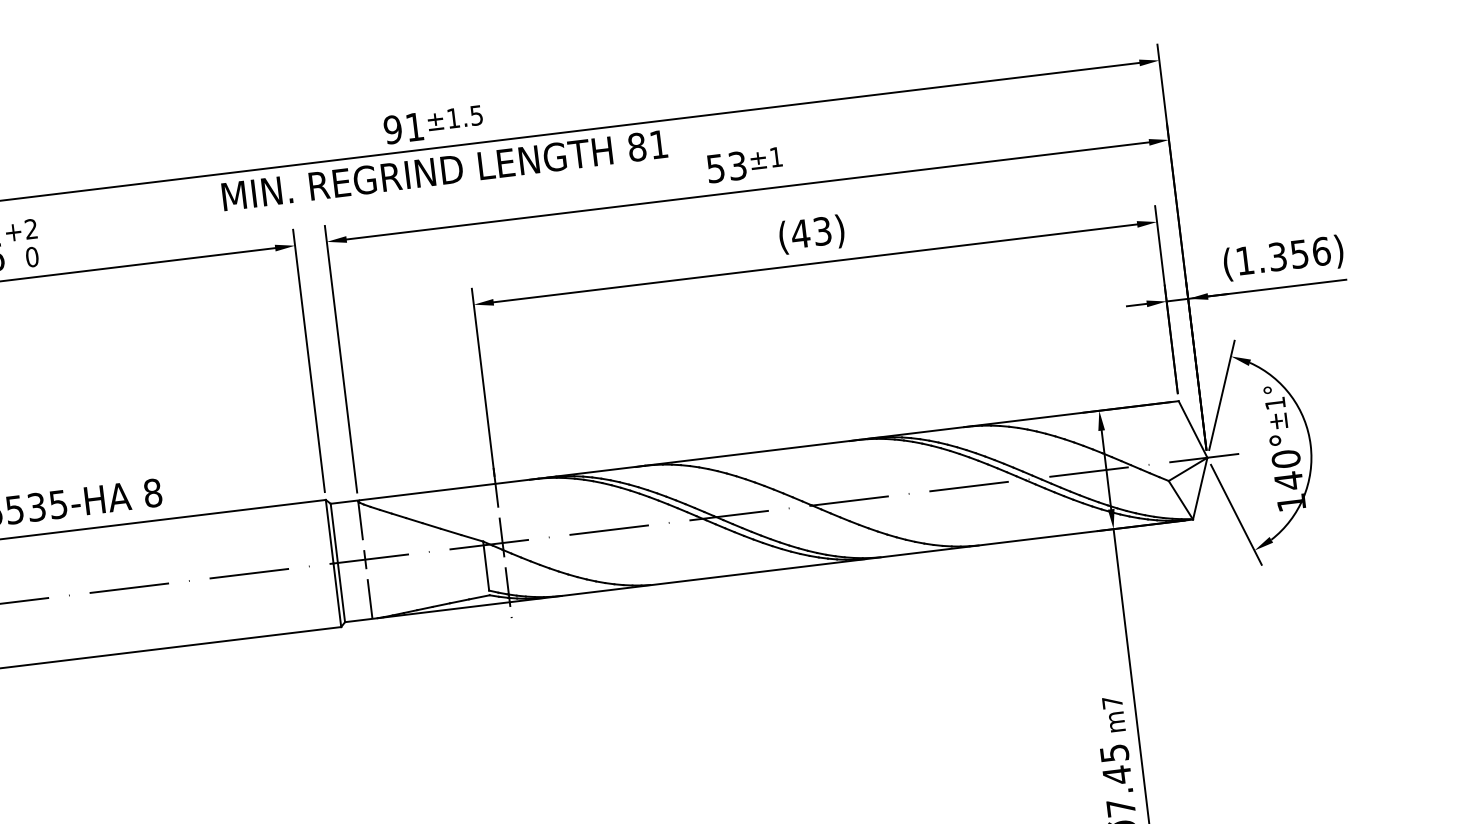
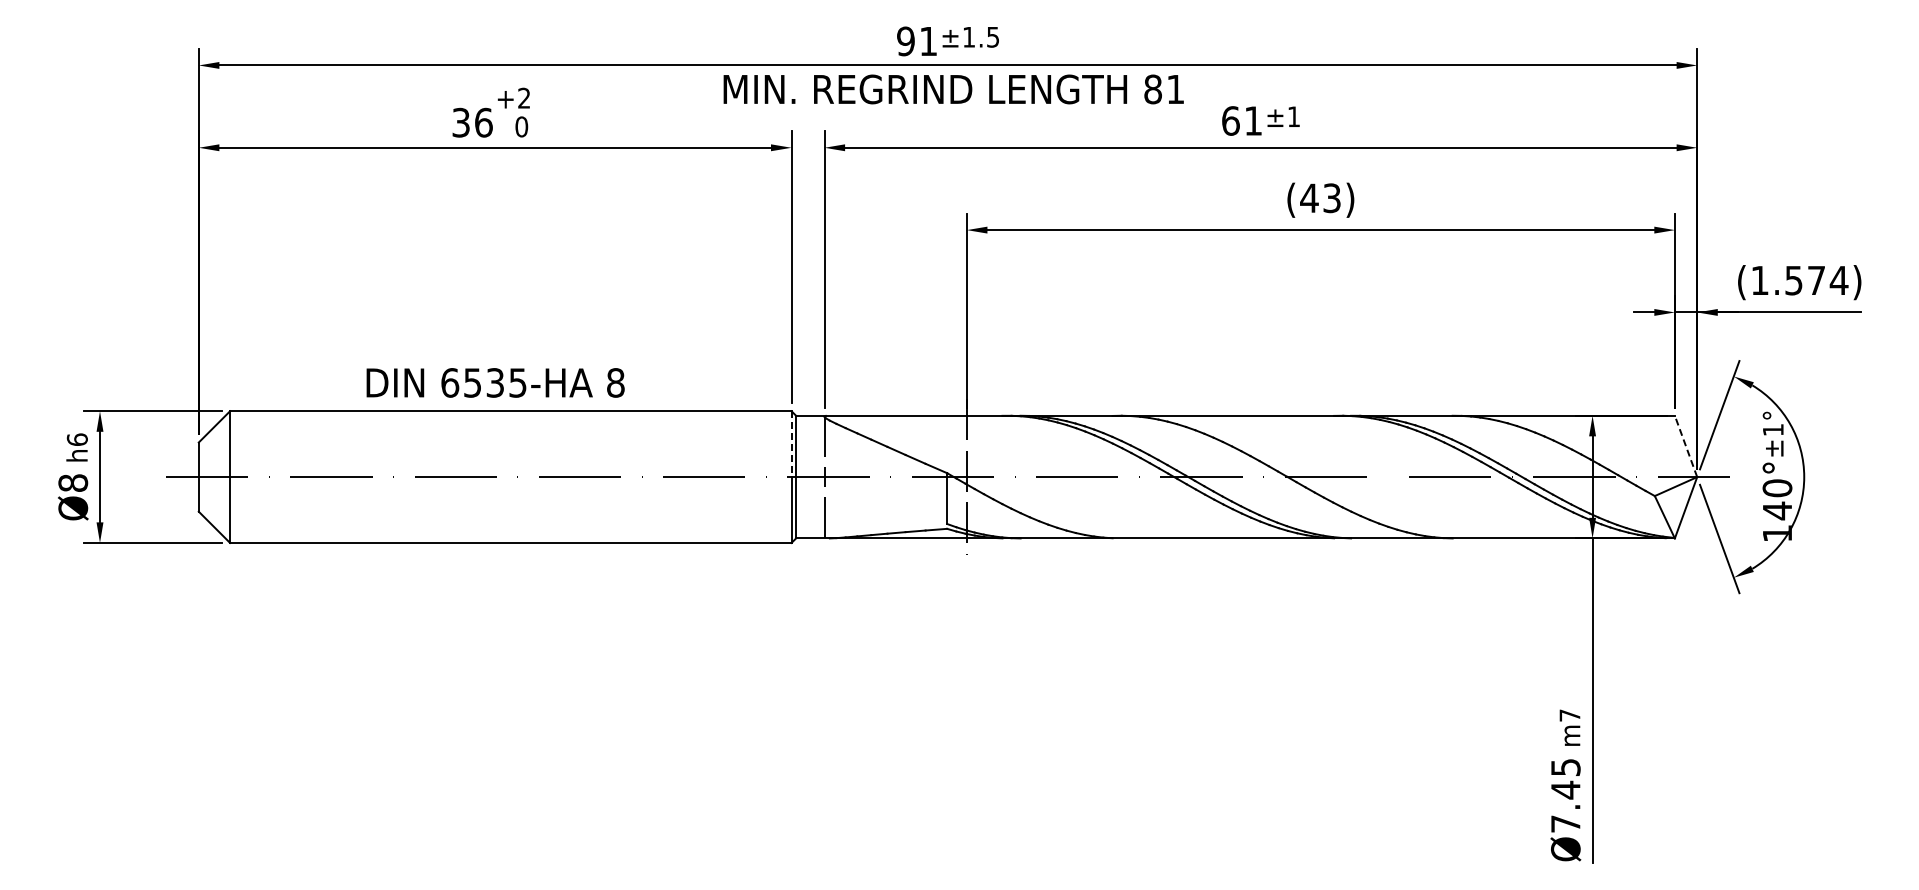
text: (726, 166) -> (1241, 120), 53 -> 61
text: (1300, 253) -> (1817, 280), (1.356) -> (1.574)
line: (1193, 429) -> (1686, 446), solid -> dashed
line: (329, 532) -> (791, 444), solid -> dashed

